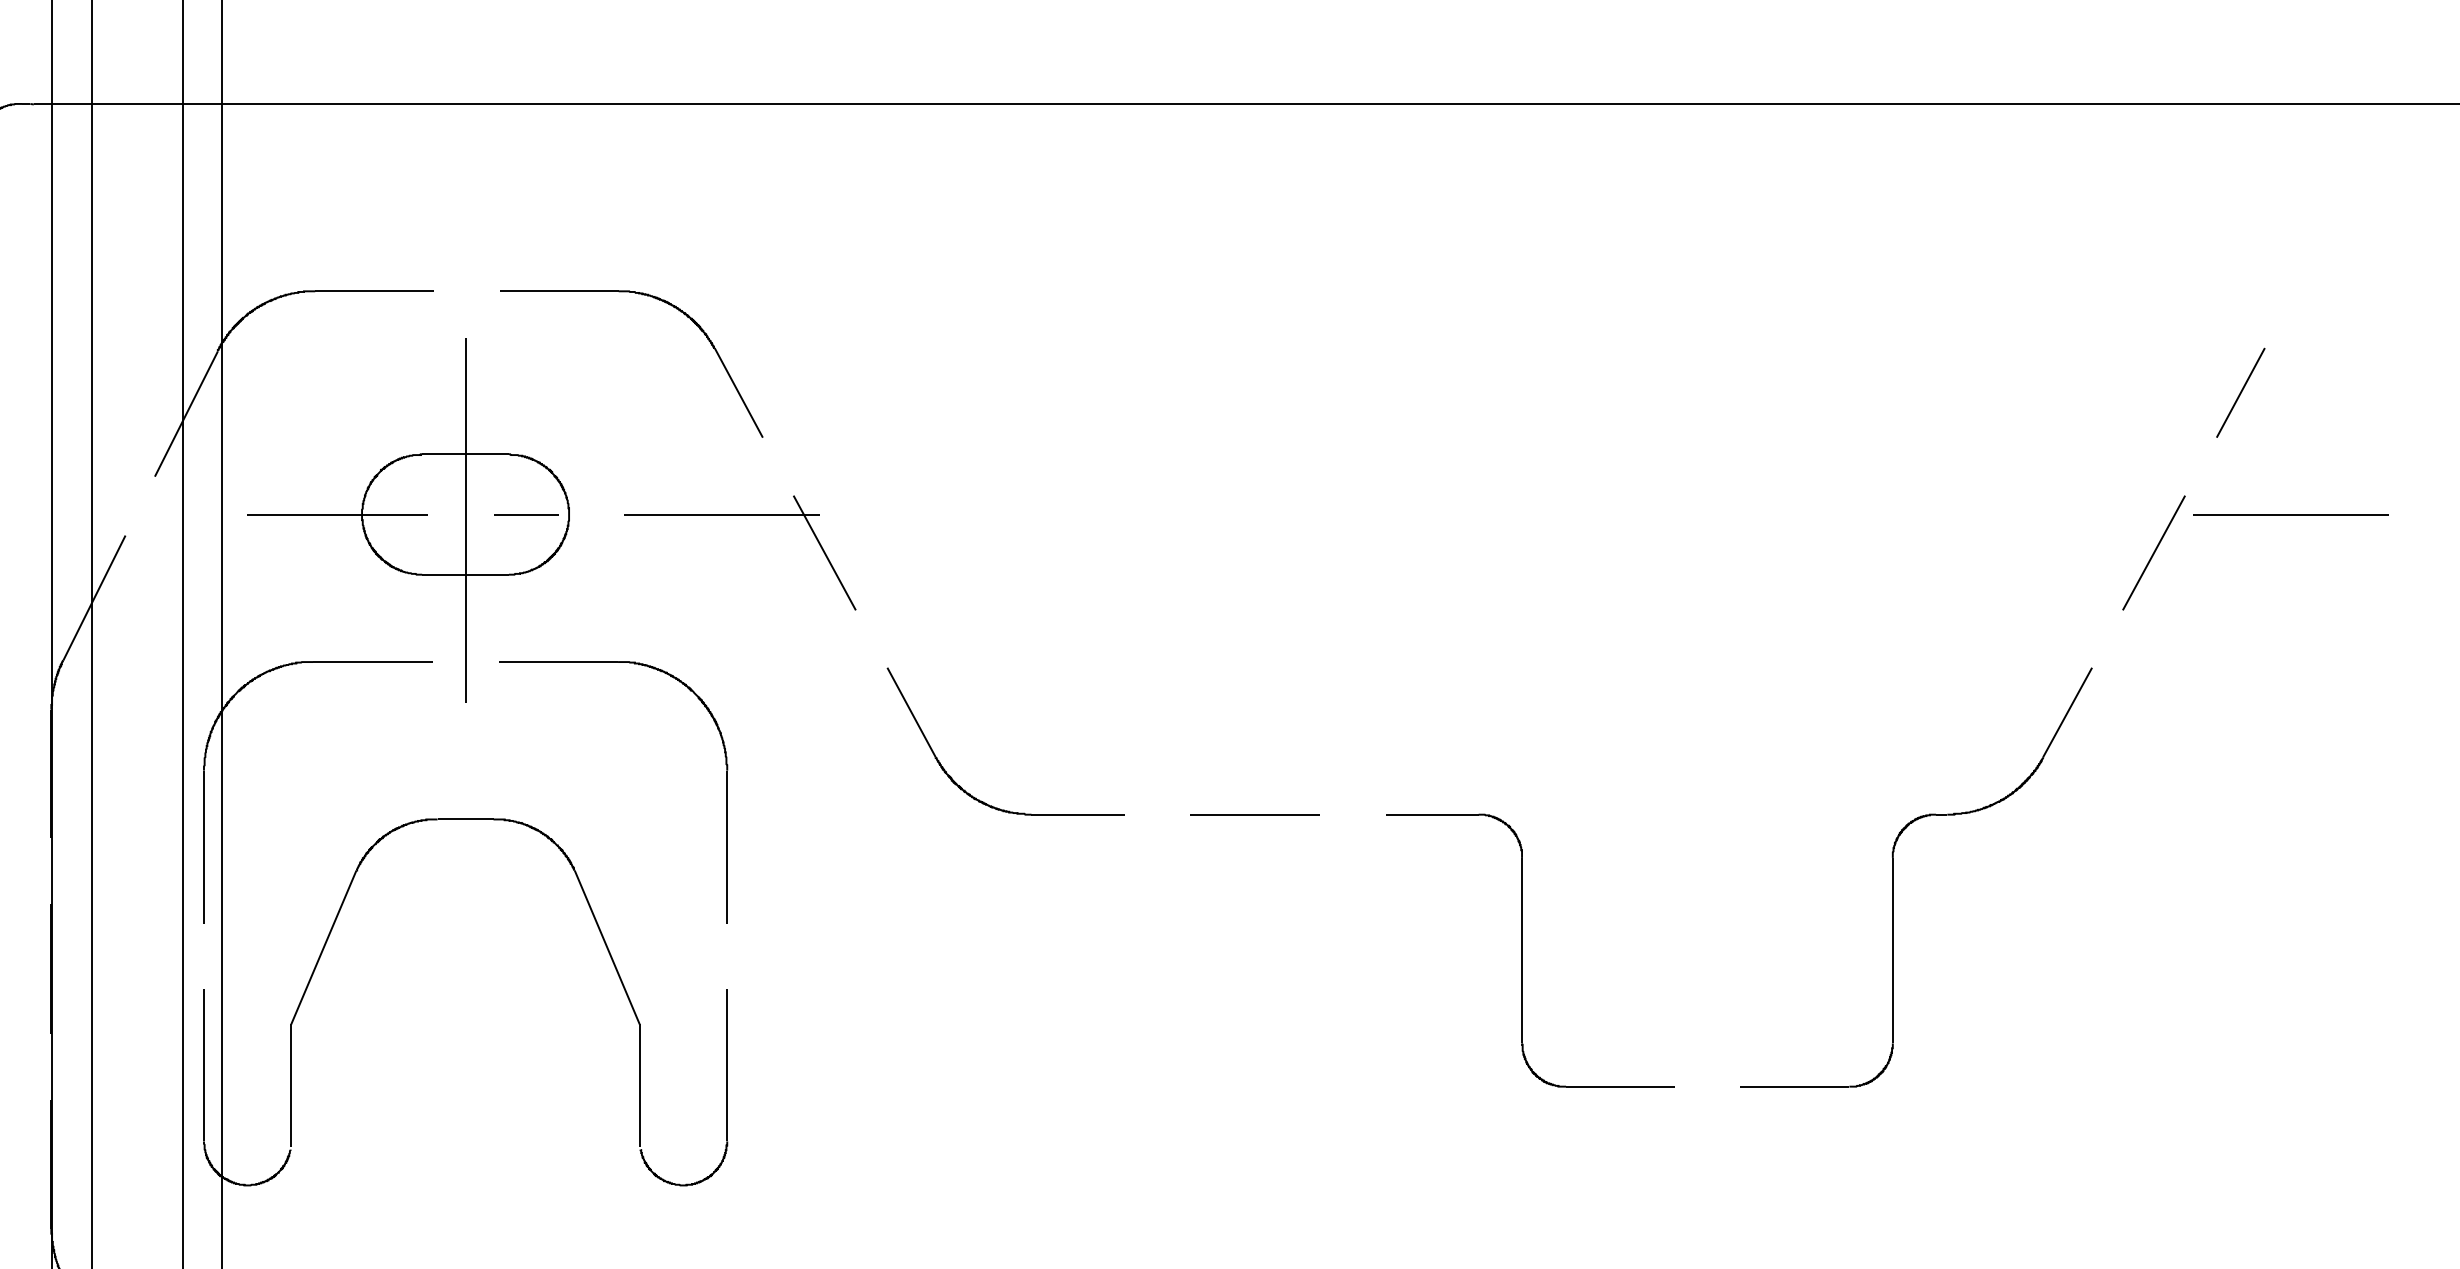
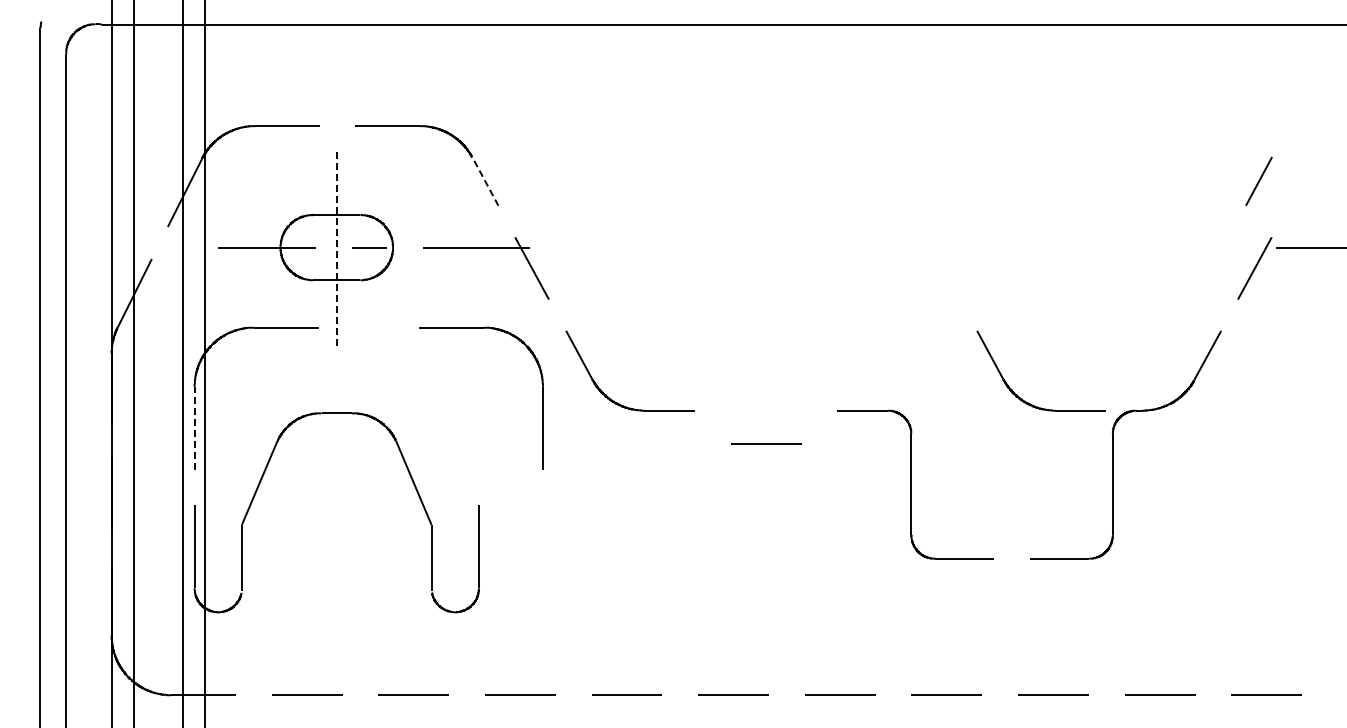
line: (2239, 391) -> (1258, 180), moved
line: (739, 393) -> (485, 181), solid -> dashed
line: (465, 521) -> (336, 251), solid -> dashed
part: (1717, 784) -> (1017, 394), added
part: (726, 790) -> (542, 397), moved
line: (1255, 814) -> (766, 443), moved
line: (203, 847) -> (194, 428), solid -> dashed

